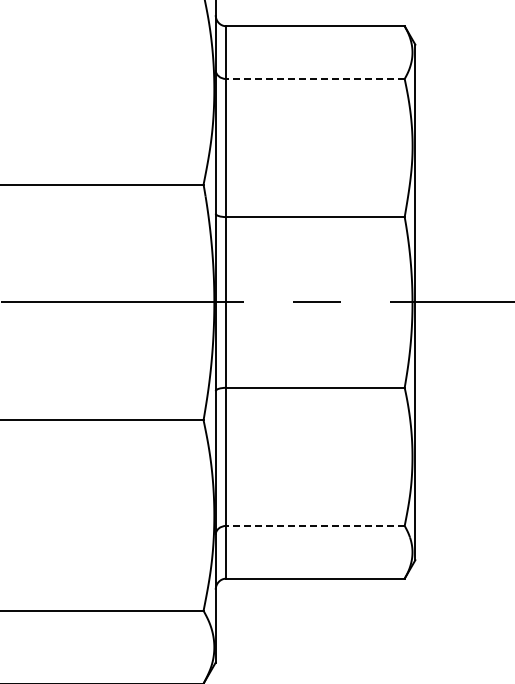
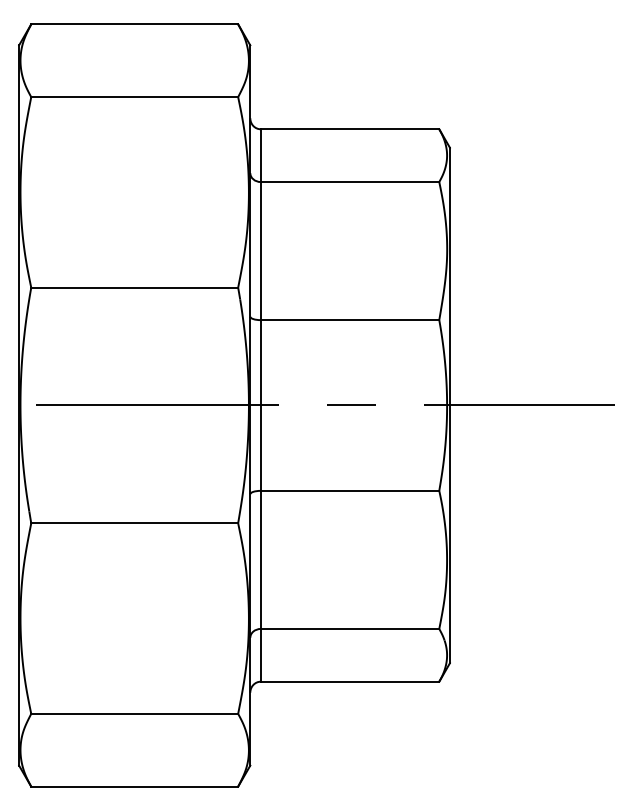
line: (314, 79) -> (349, 182), dashed -> solid
line: (314, 525) -> (349, 628), dashed -> solid

